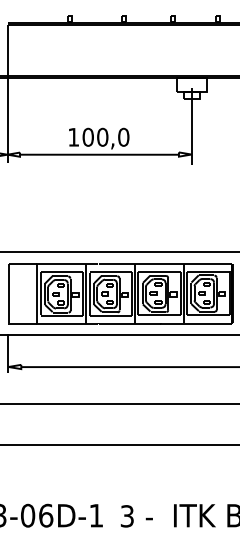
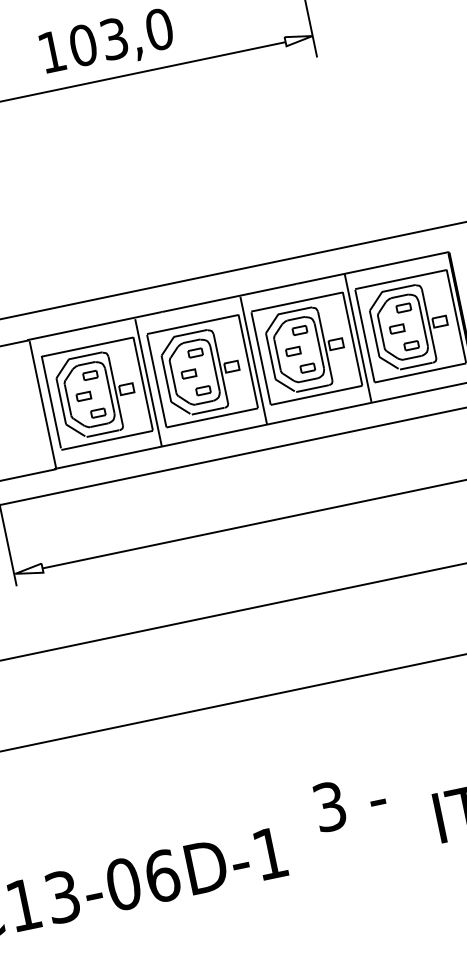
text: (102, 136) -> (113, 37), 100 -> 103
text: (136, 516) -> (349, 802), moved

